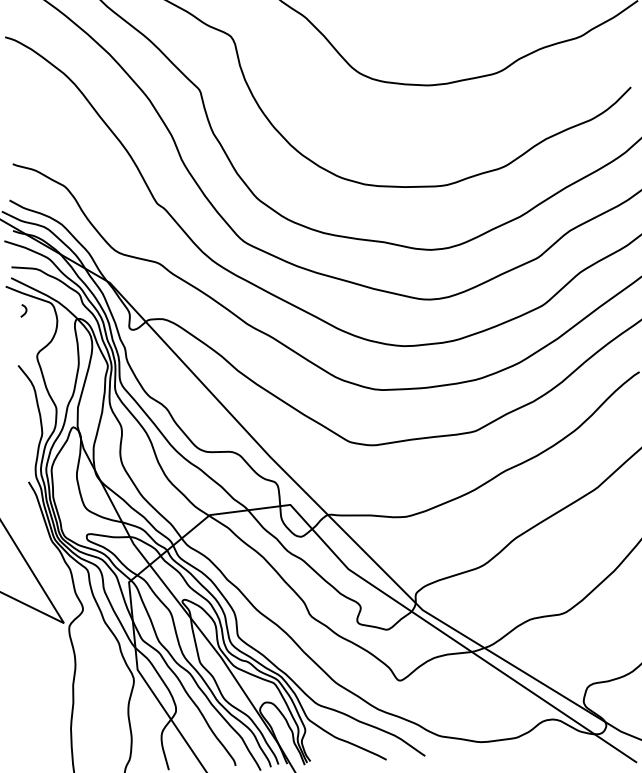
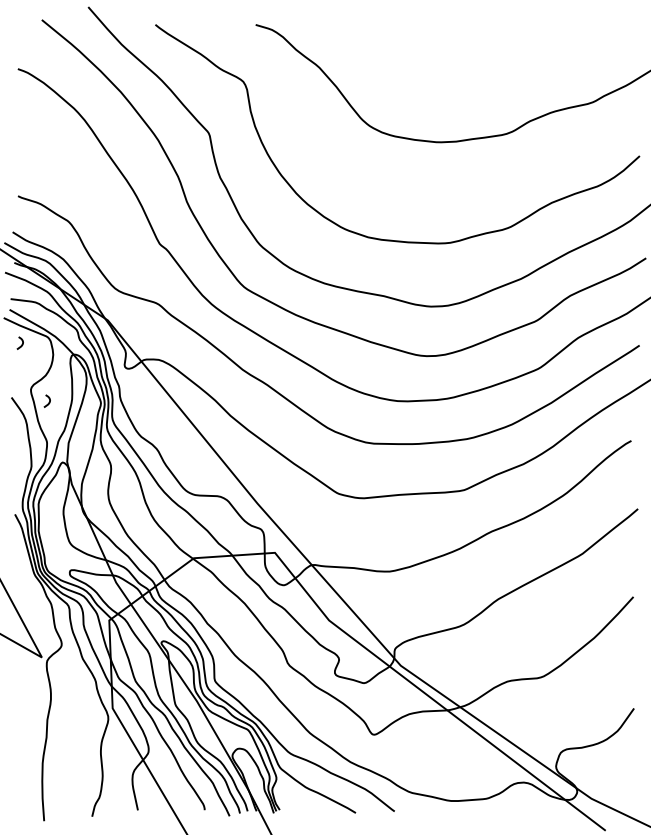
curve: (55, 364) -> (48, 398), added

